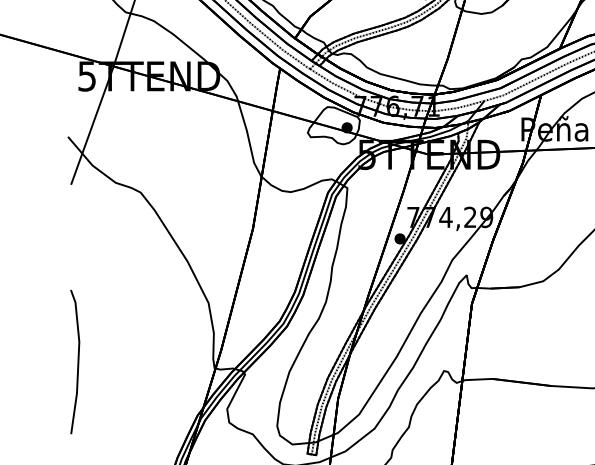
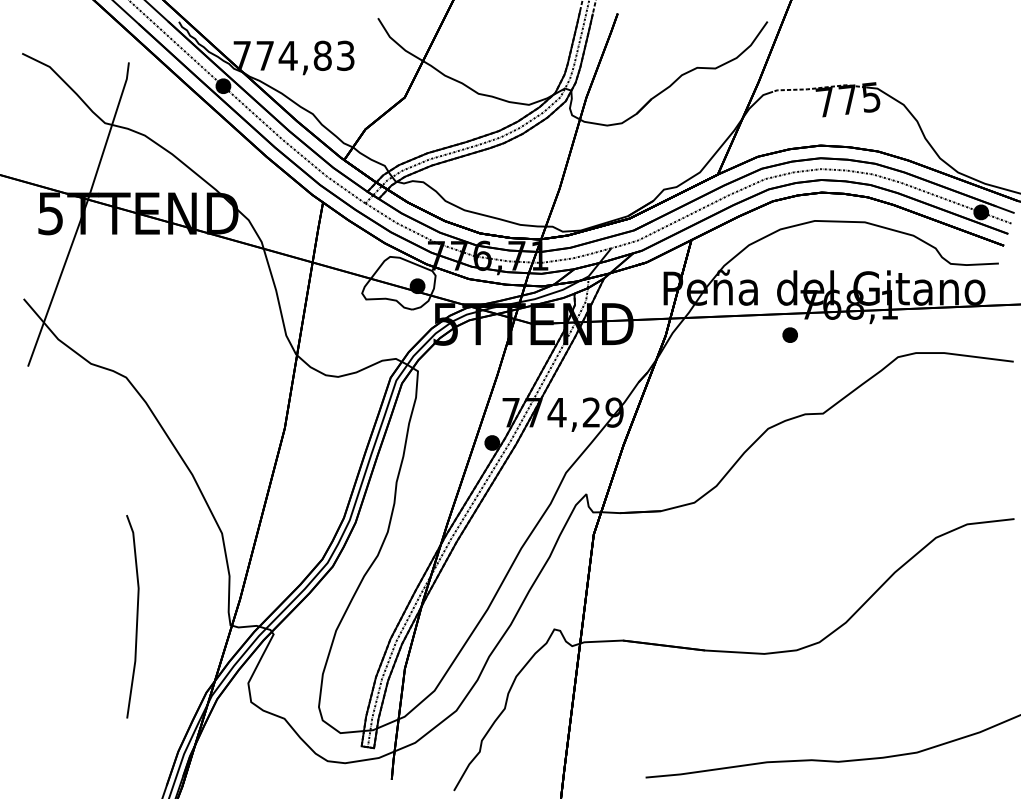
line: (77, 361) -> (136, 616), moved

